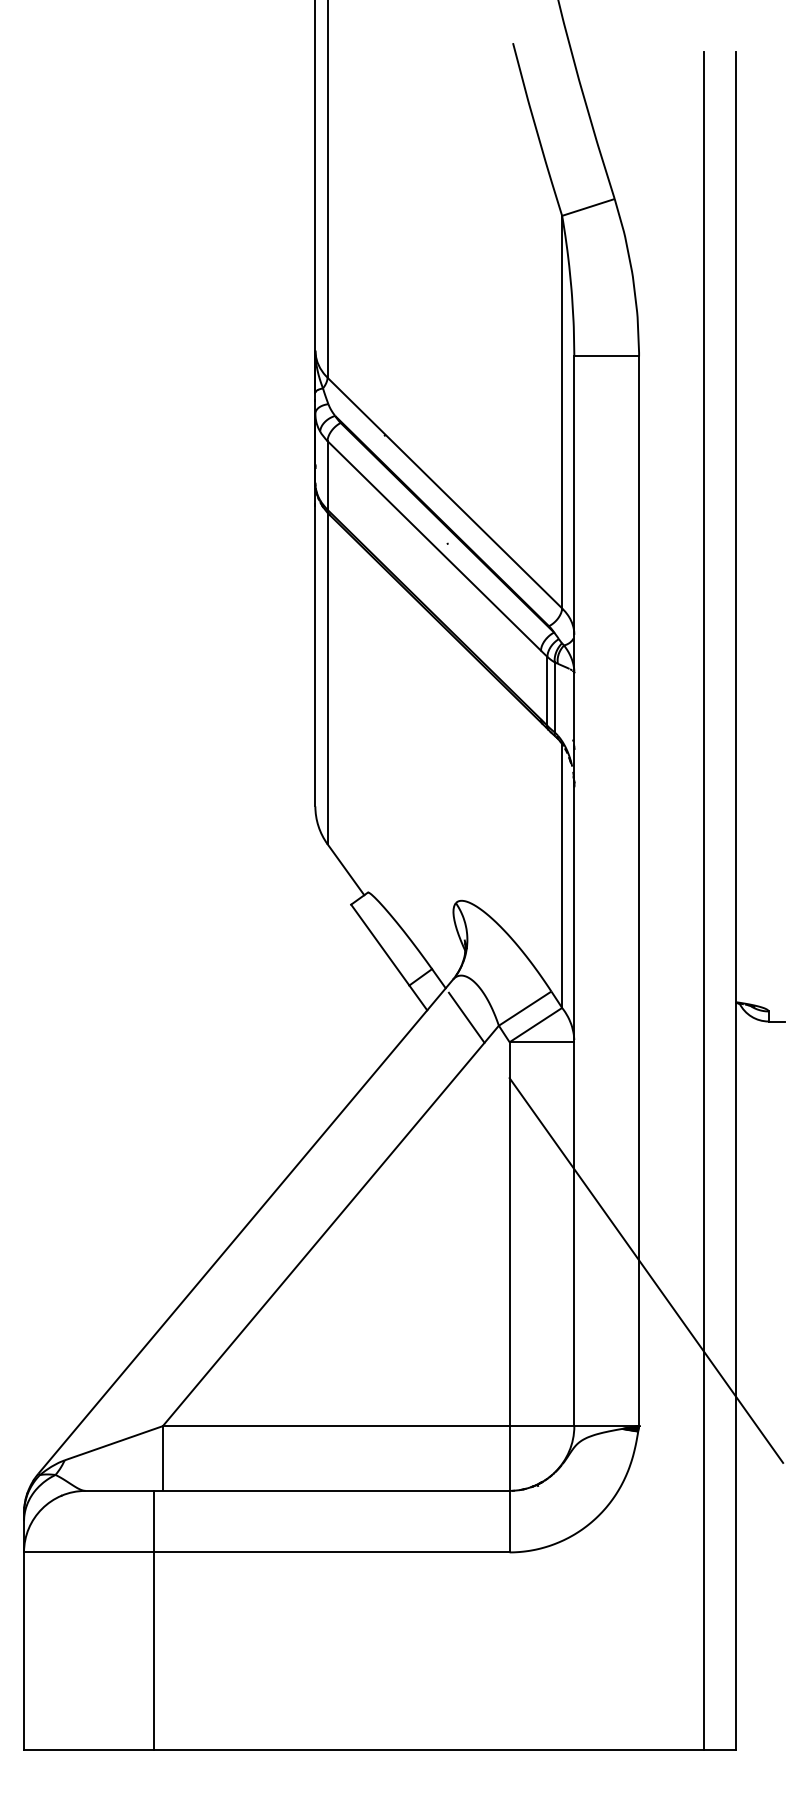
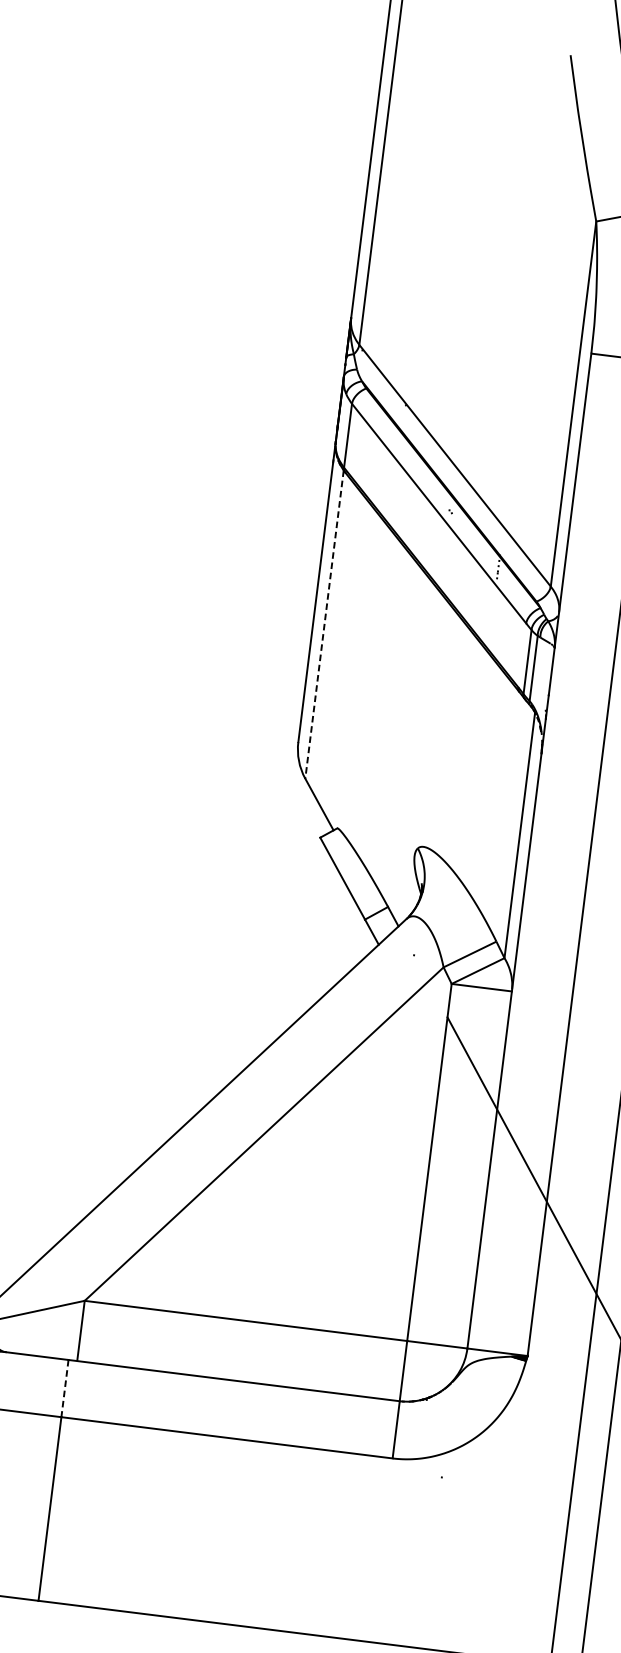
line: (327, 678) -> (324, 624), solid -> dashed
line: (466, 1017) -> (414, 955), removed
line: (153, 1521) -> (64, 1388), solid -> dashed

